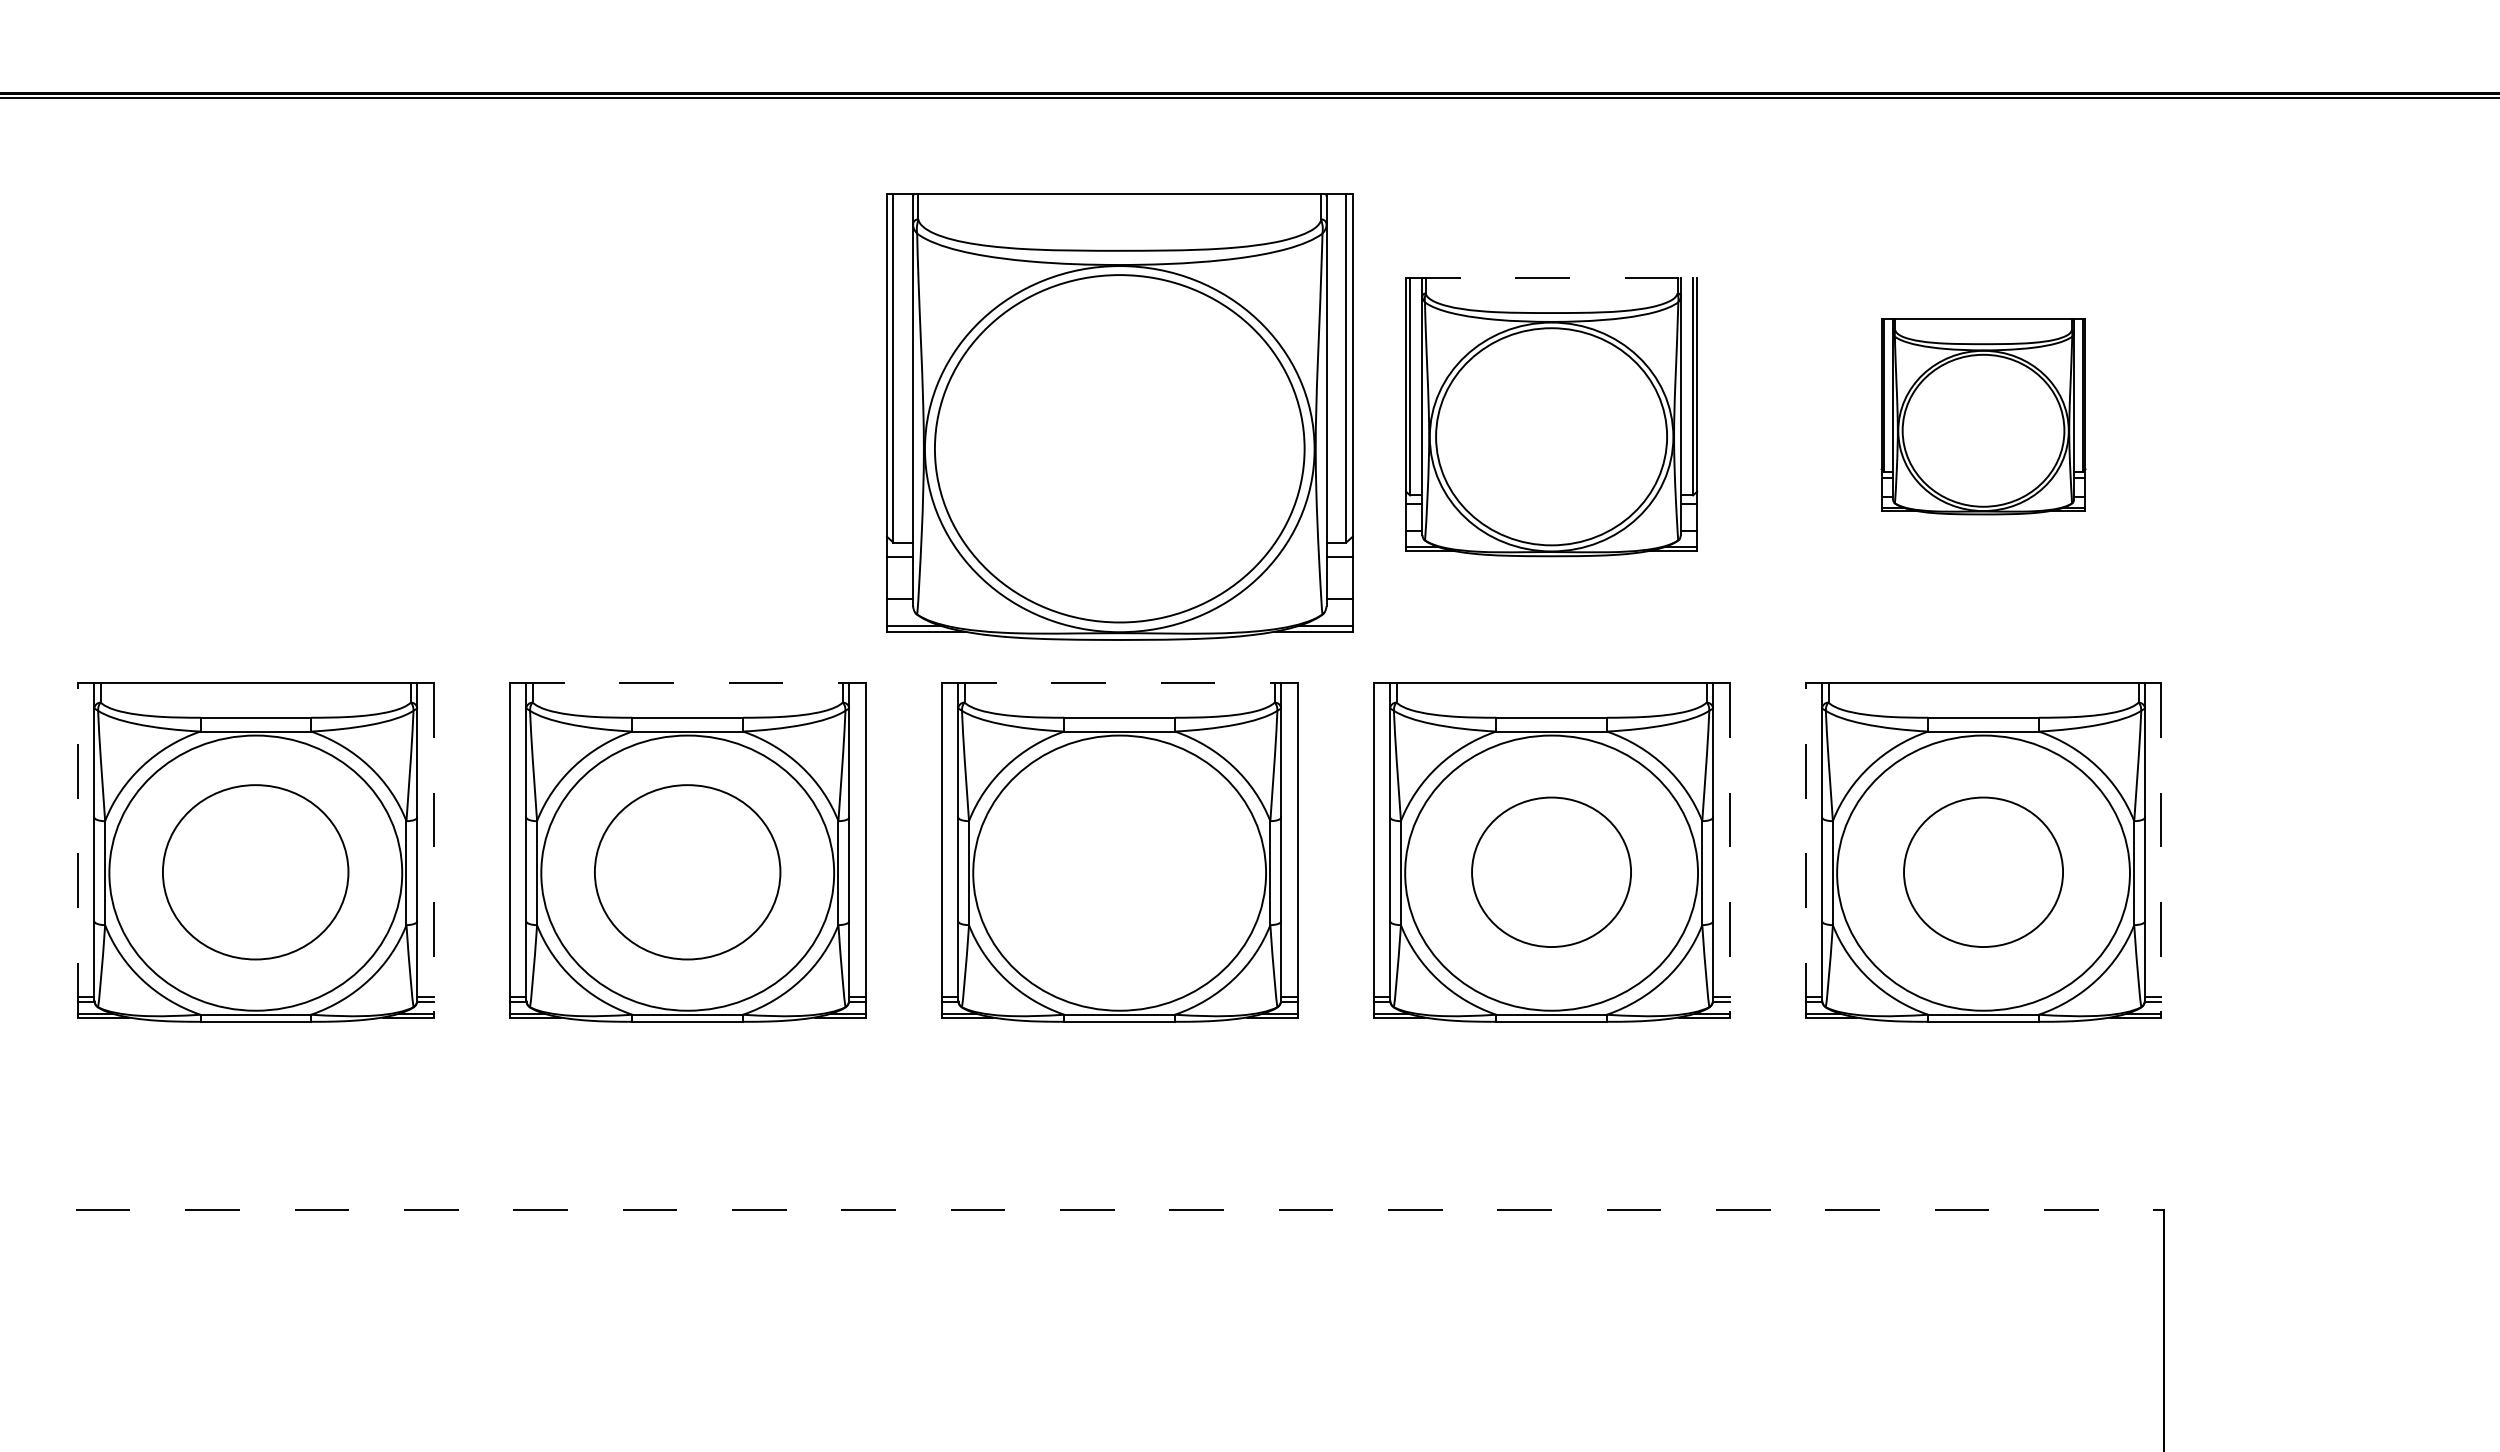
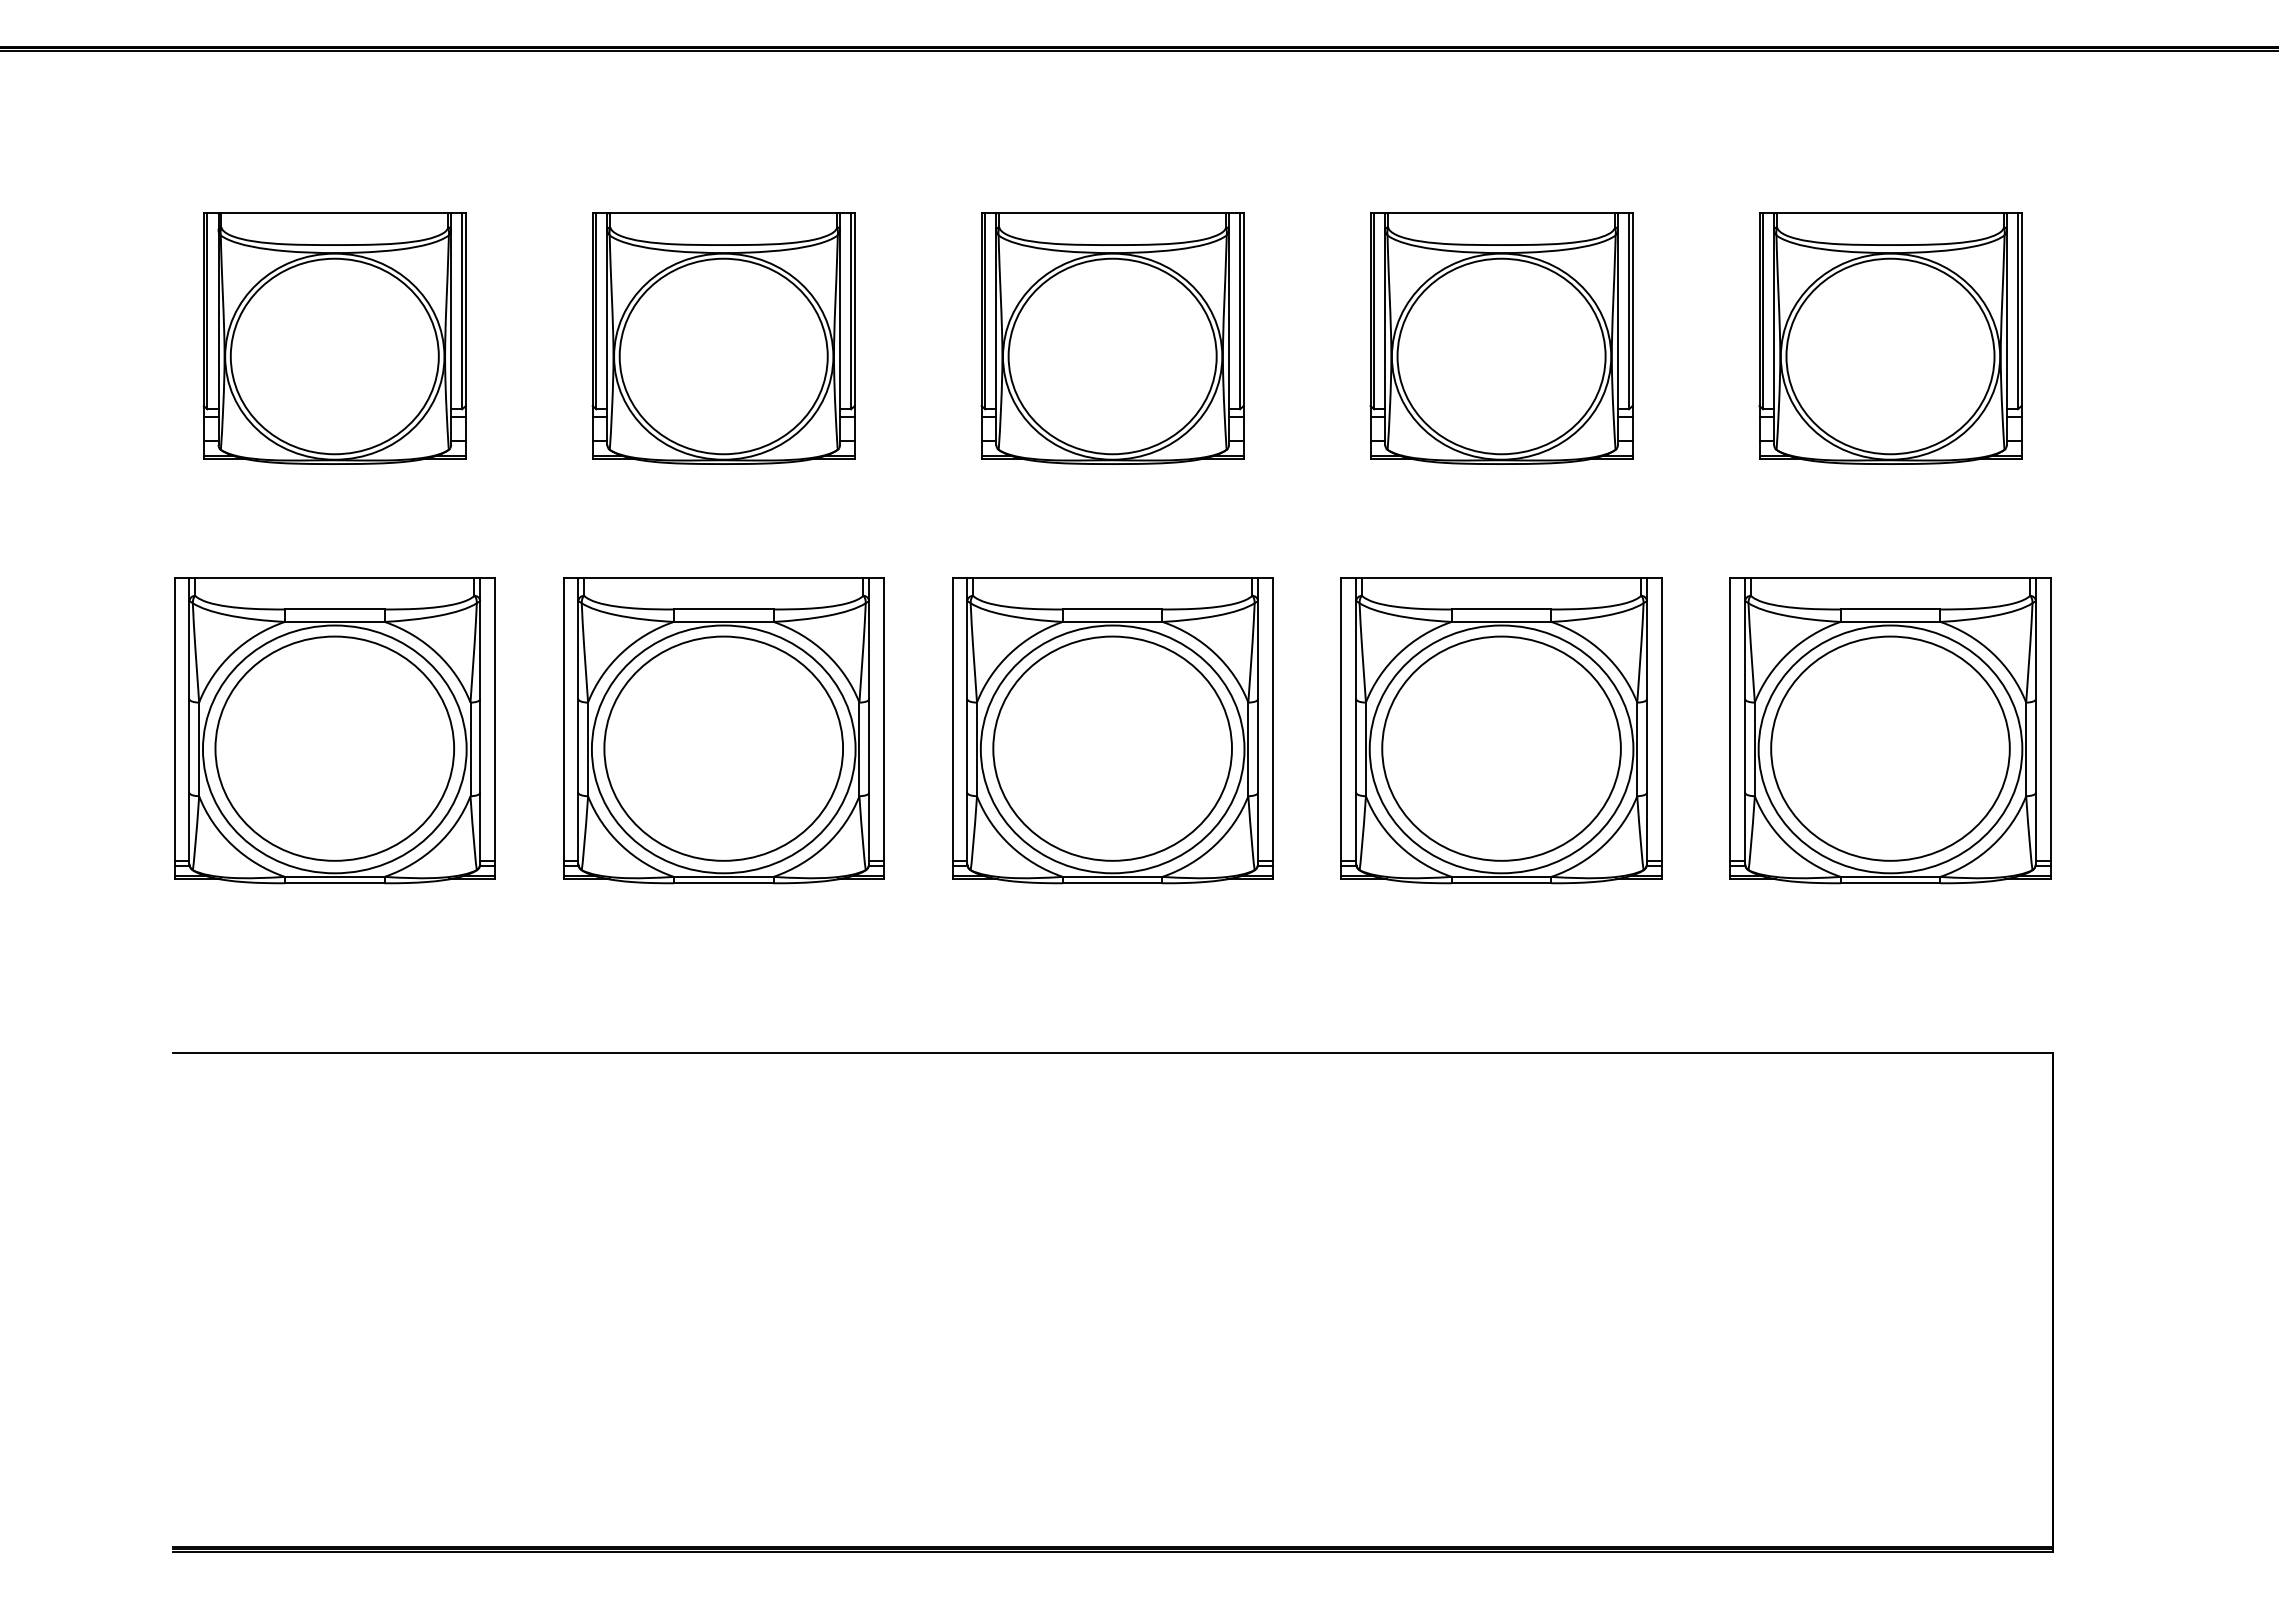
line: (1552, 277) -> (1502, 213), dashed -> solid
part: (255, 416) -> (334, 338), added
part: (687, 416) -> (723, 338), added
part: (1119, 416) -> (1112, 338), size x0.62
part: (1983, 416) -> (1890, 338), size x1.43
line: (688, 683) -> (724, 578), dashed -> solid
line: (1120, 683) -> (1113, 578), dashed -> solid
line: (77, 849) -> (174, 728), dashed -> solid
line: (1805, 849) -> (1730, 728), dashed -> solid
line: (434, 851) -> (495, 729), dashed -> solid
line: (1729, 851) -> (1661, 729), dashed -> solid
line: (2161, 851) -> (2050, 729), dashed -> solid
part: (255, 872) -> (334, 748), size x1.43
part: (687, 872) -> (723, 748), size x1.43
part: (1119, 872) -> (1112, 748), added
part: (1551, 872) -> (1501, 748), size x1.67
part: (1983, 872) -> (1890, 748), size x1.67
line: (1120, 1209) -> (1113, 1052), dashed -> solid

